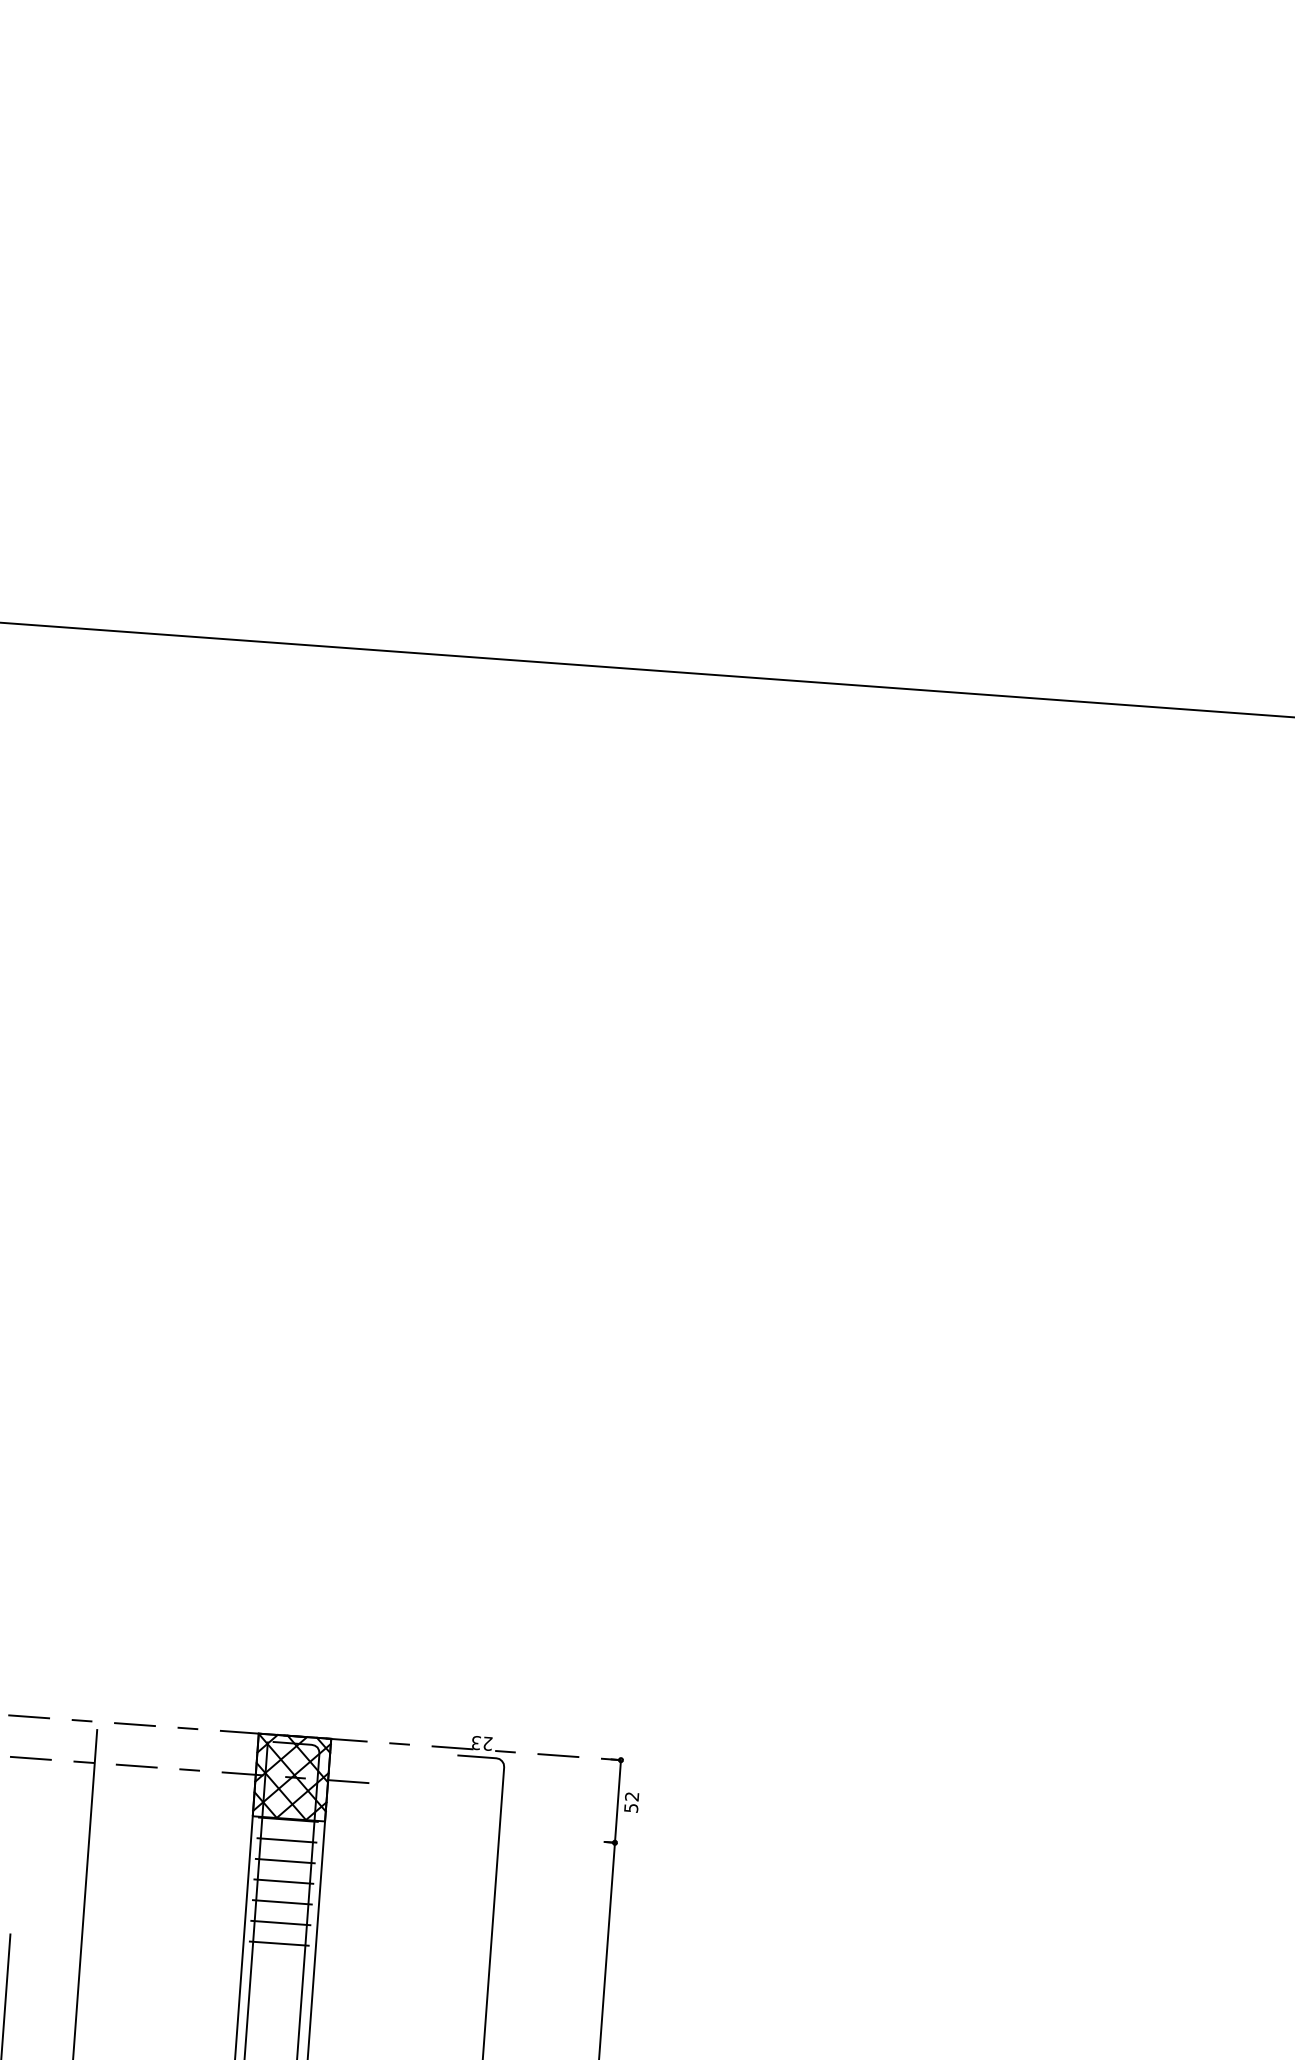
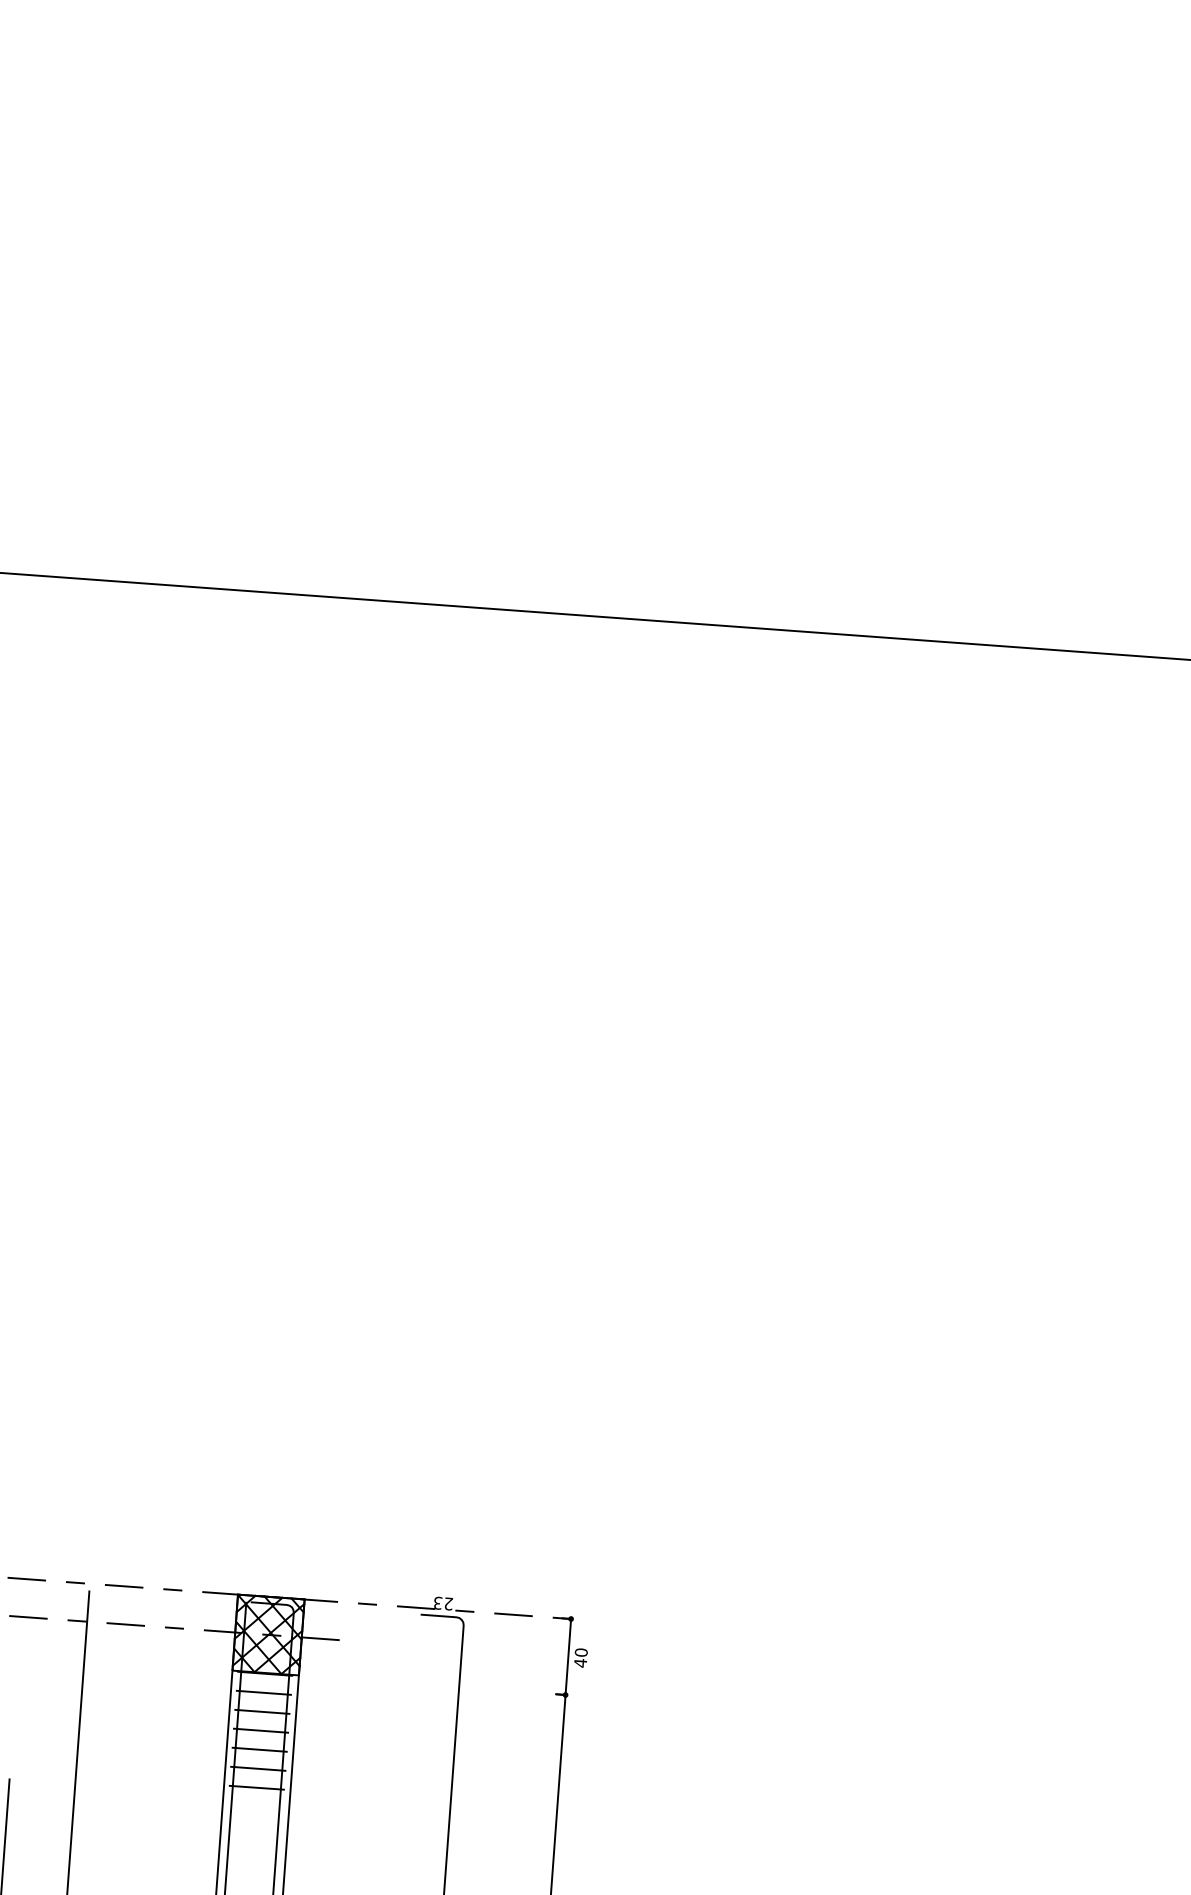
text: (631, 1802) -> (580, 1657), 52 -> 40

